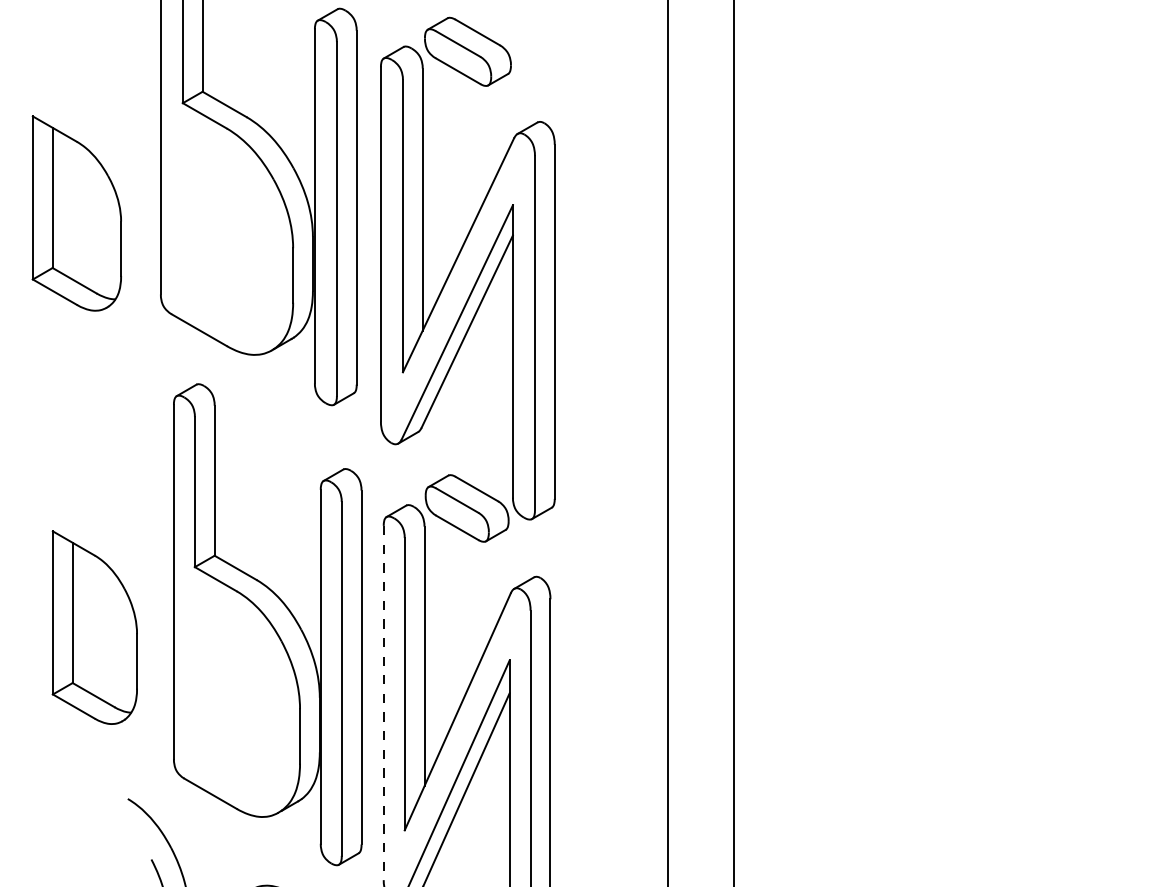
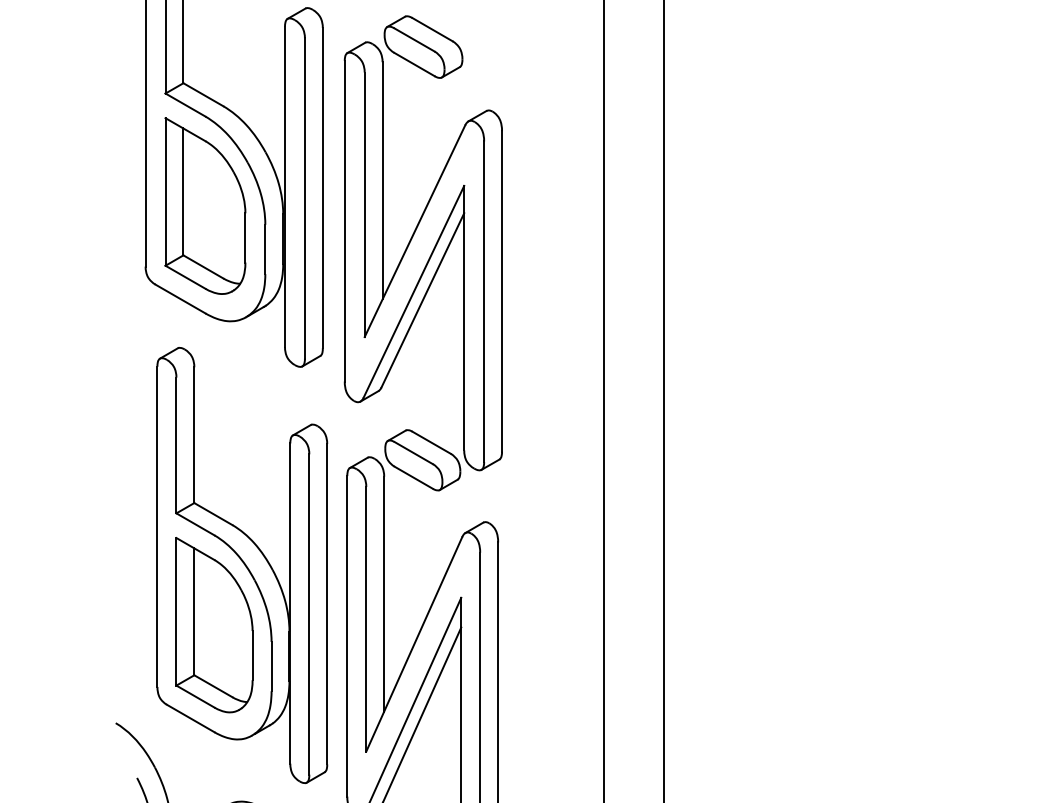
part: (76, 213) -> (205, 206), moved
part: (94, 627) -> (214, 625), moved
line: (383, 703) -> (347, 636), dashed -> solid

